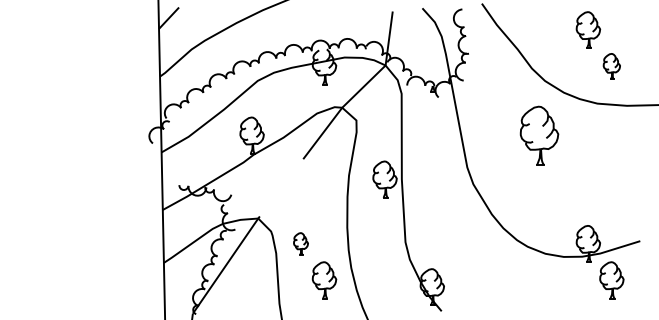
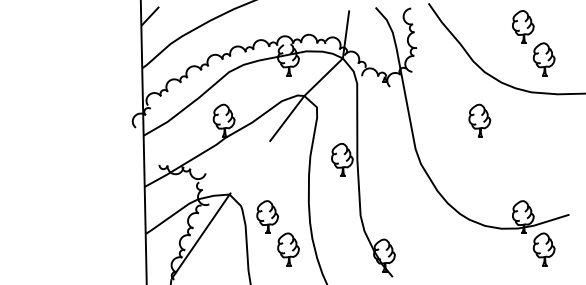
part: (611, 66) -> (543, 59), size x1.43
part: (539, 135) -> (479, 120), size x0.62
part: (300, 243) -> (267, 216), size x1.67

